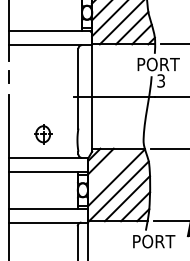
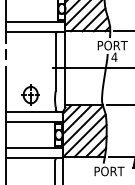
text: (160, 80) -> (114, 56), 3 -> 4
part: (42, 134) -> (30, 95), size x1.43
line: (108, 168) -> (77, 119), added

